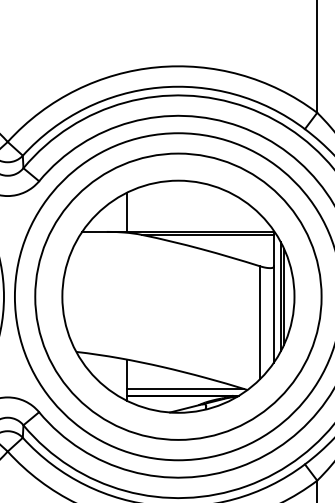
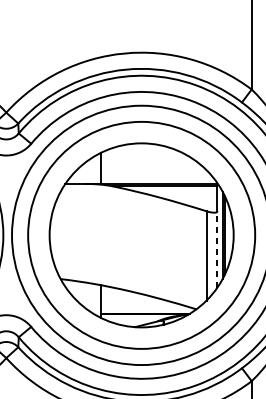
line: (274, 313) -> (217, 248), solid -> dashed
line: (185, 388) -> (147, 308), removed

